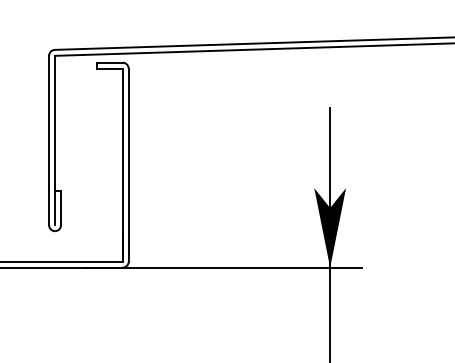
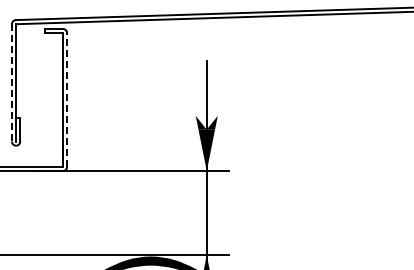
line: (48, 139) -> (11, 82), solid -> dashed
line: (129, 165) -> (67, 100), solid -> dashed

